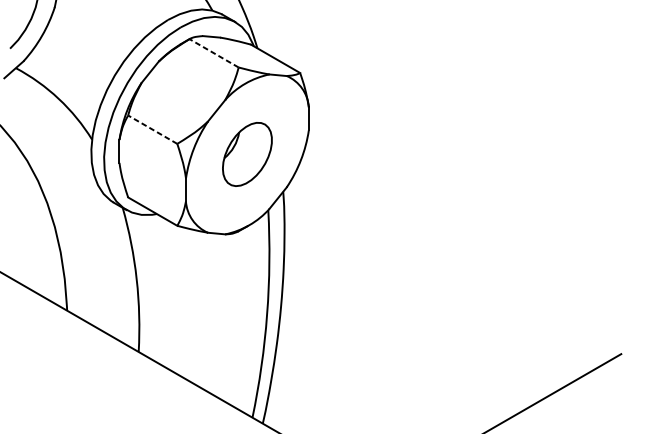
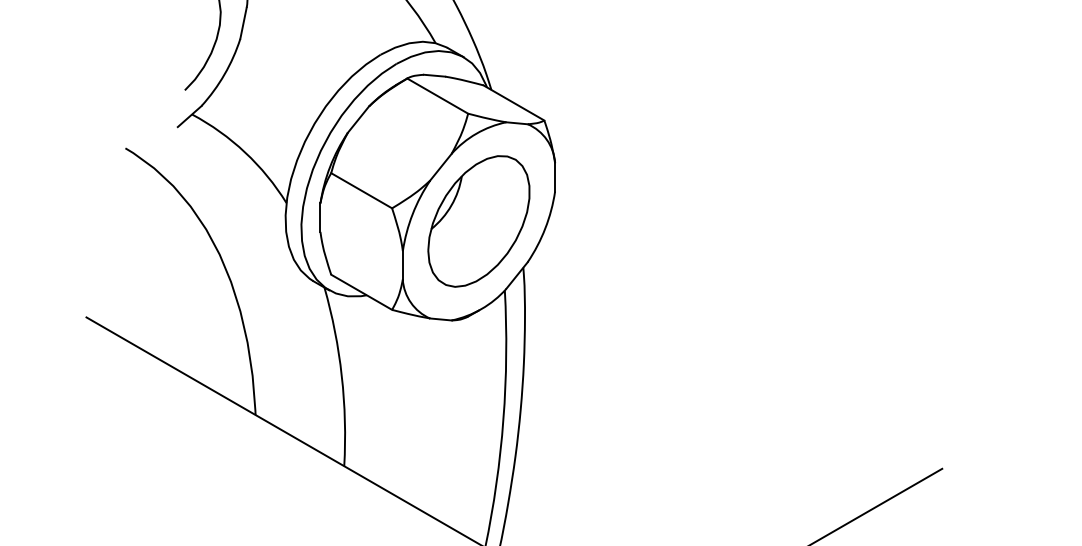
line: (213, 52) -> (437, 95), dashed -> solid
line: (152, 129) -> (361, 190), dashed -> solid
part: (247, 154) -> (478, 221), size x1.67

